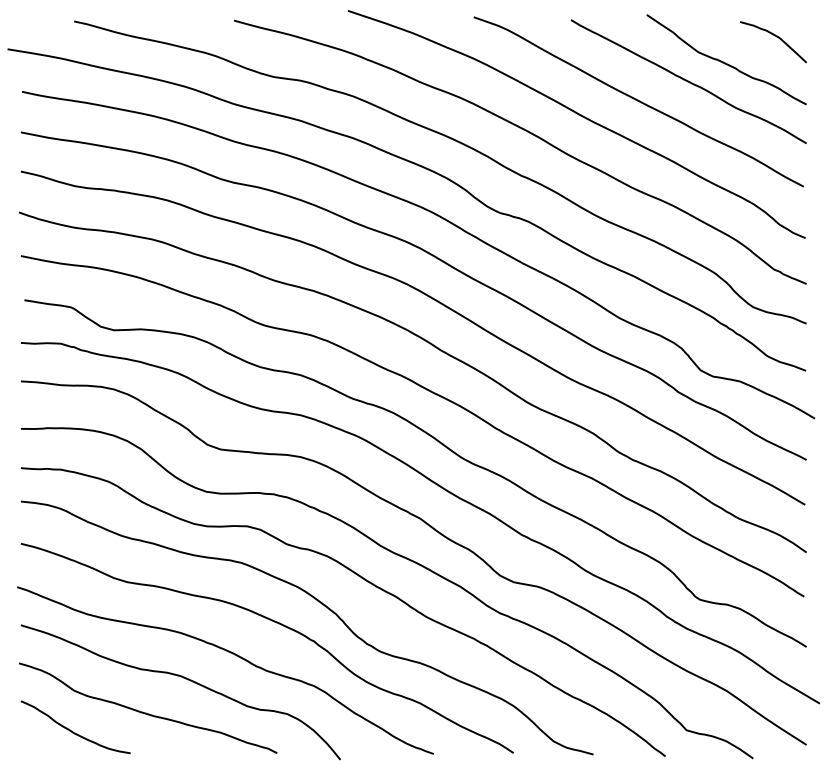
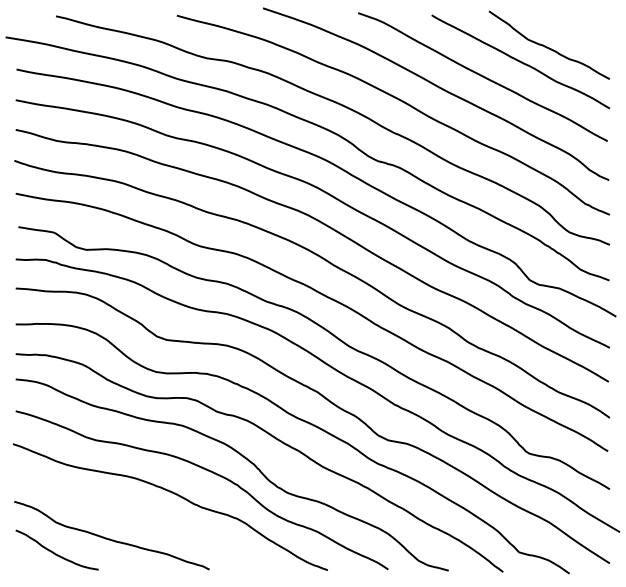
curve: (775, 37) -> (586, 28), removed
curve: (185, 680) -> (140, 514), removed

